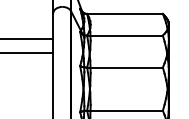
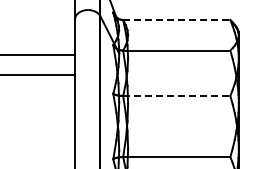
line: (124, 14) -> (176, 20), solid -> dashed
line: (124, 67) -> (176, 95), solid -> dashed

